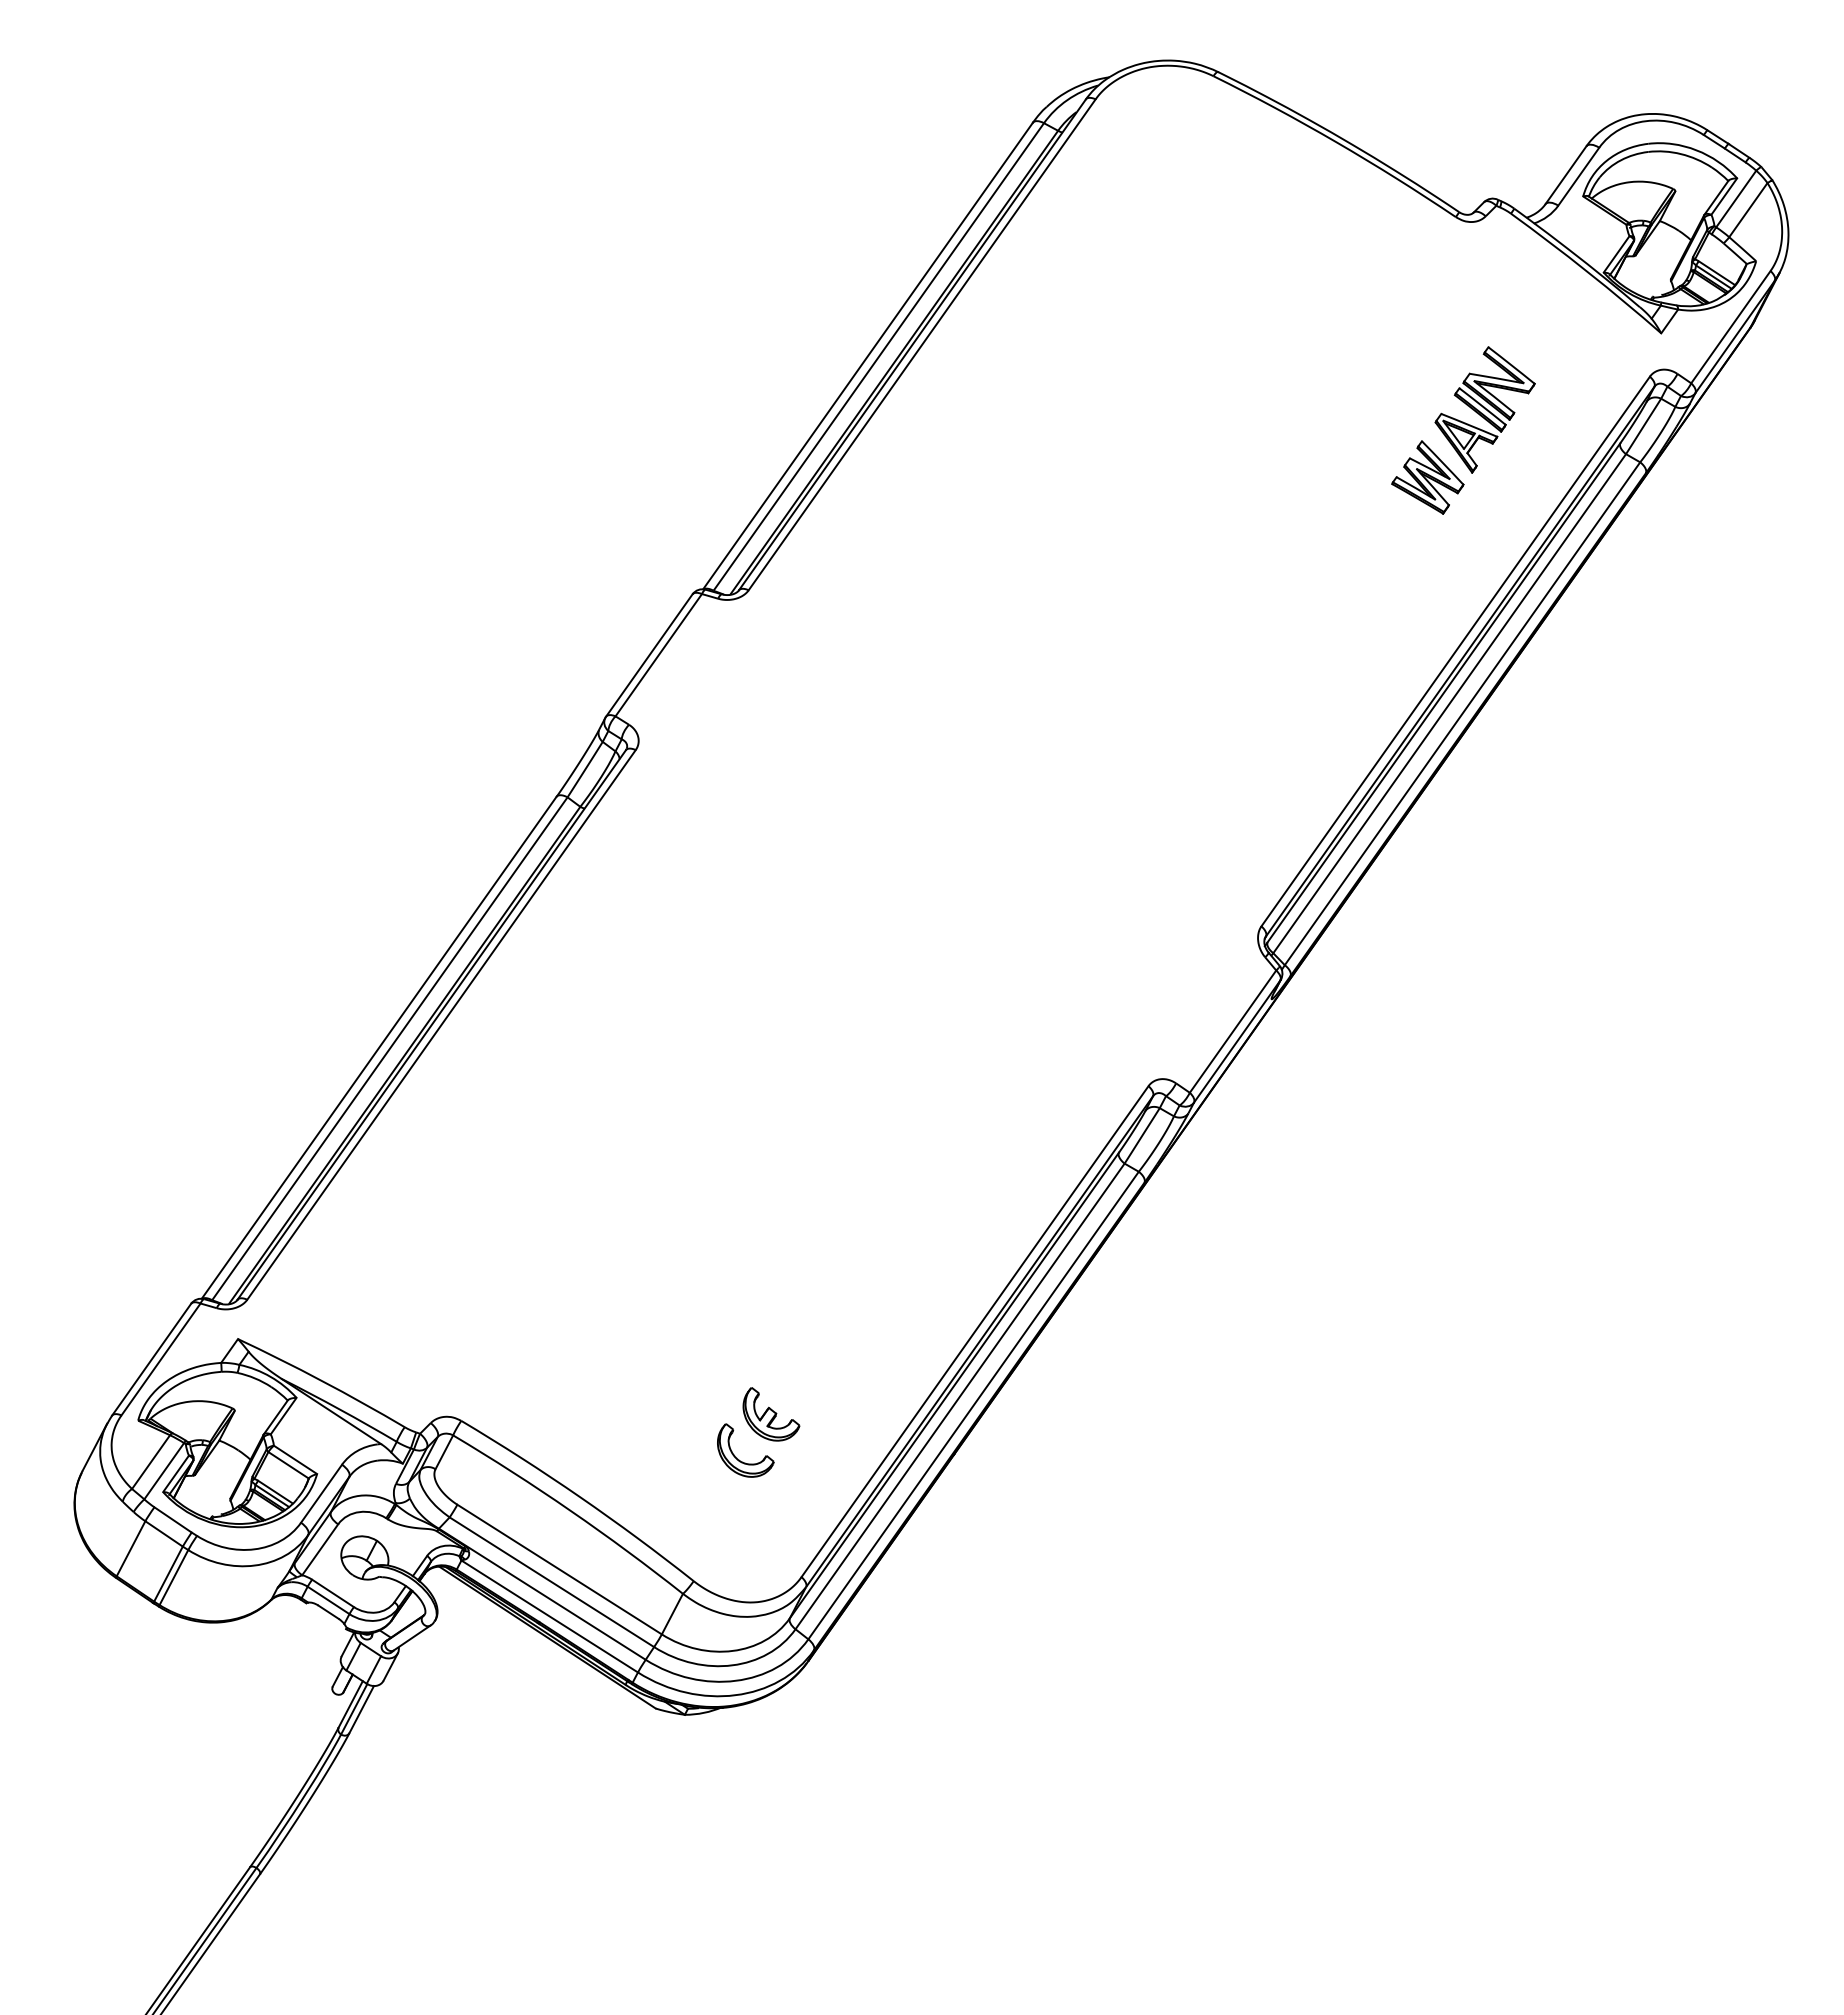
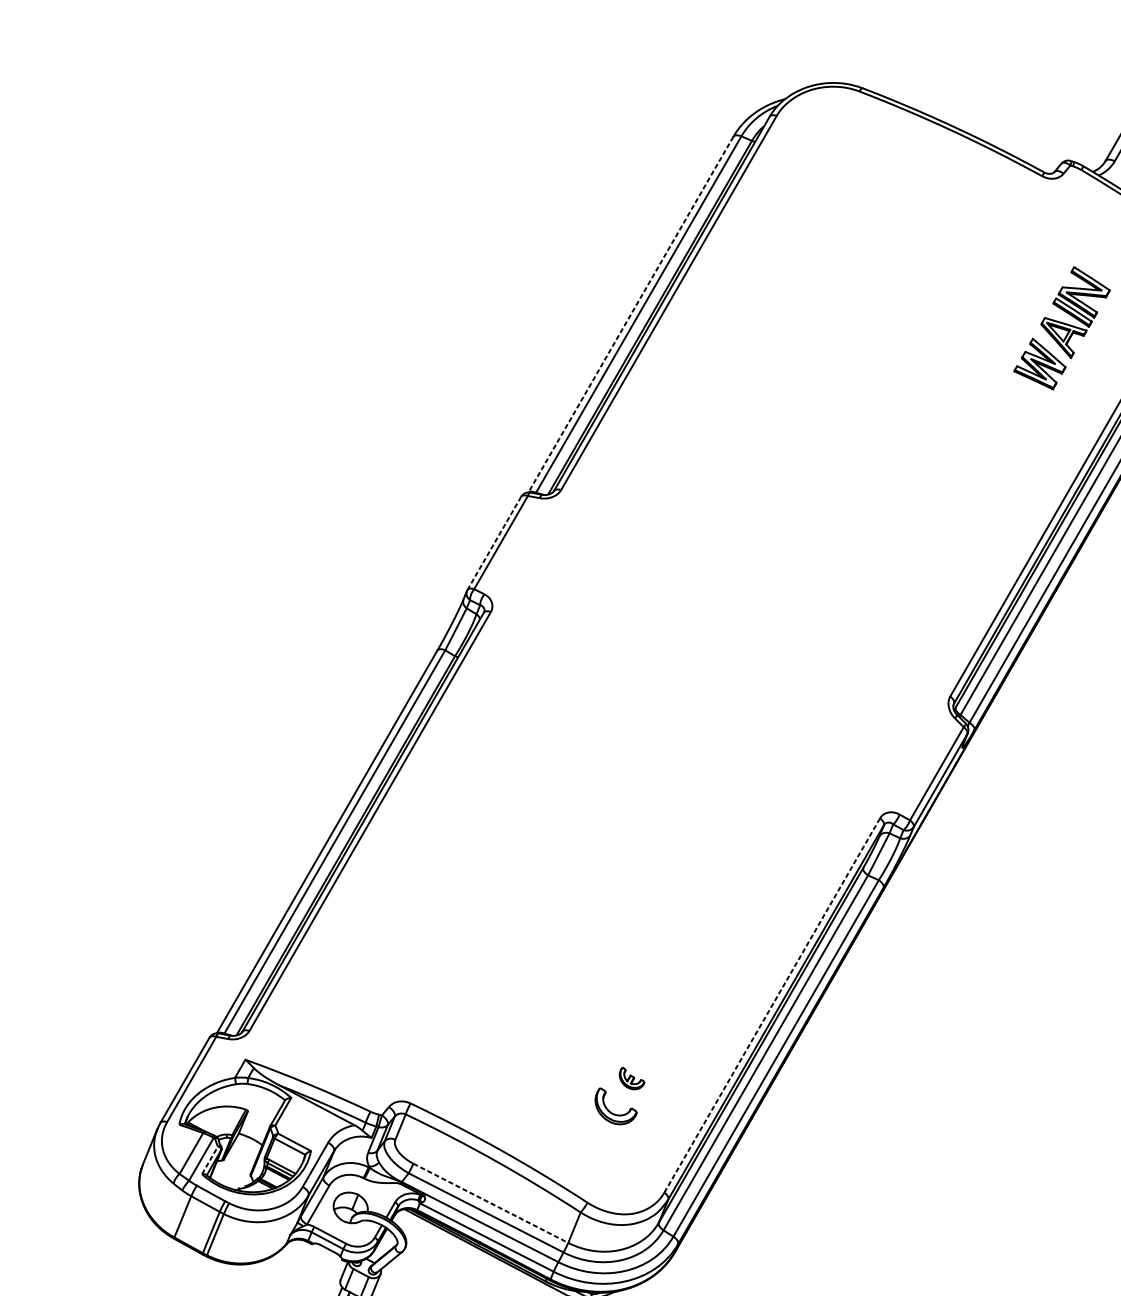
line: (868, 355) -> (631, 314), solid -> dashed
line: (649, 655) -> (494, 543), solid -> dashed
line: (975, 1331) -> (772, 1005), solid -> dashed
part: (771, 1414) -> (632, 1078), size x0.6
line: (176, 1473) -> (210, 1159), solid -> dashed
line: (560, 1569) -> (491, 1203), solid -> dashed

